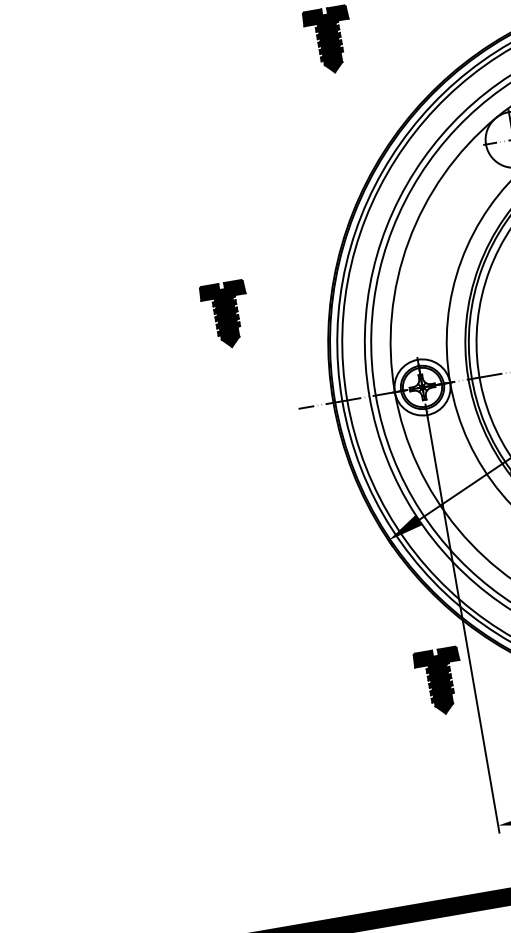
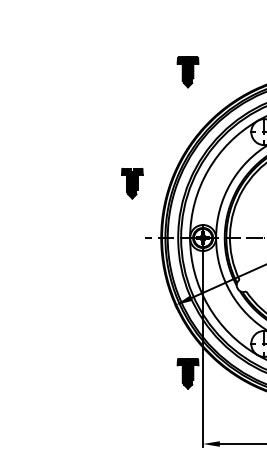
part: (226, 314) -> (132, 183), moved

